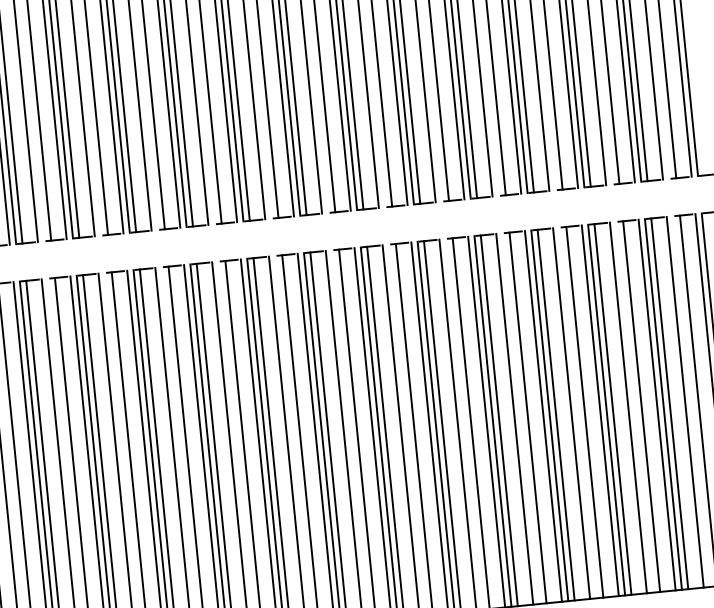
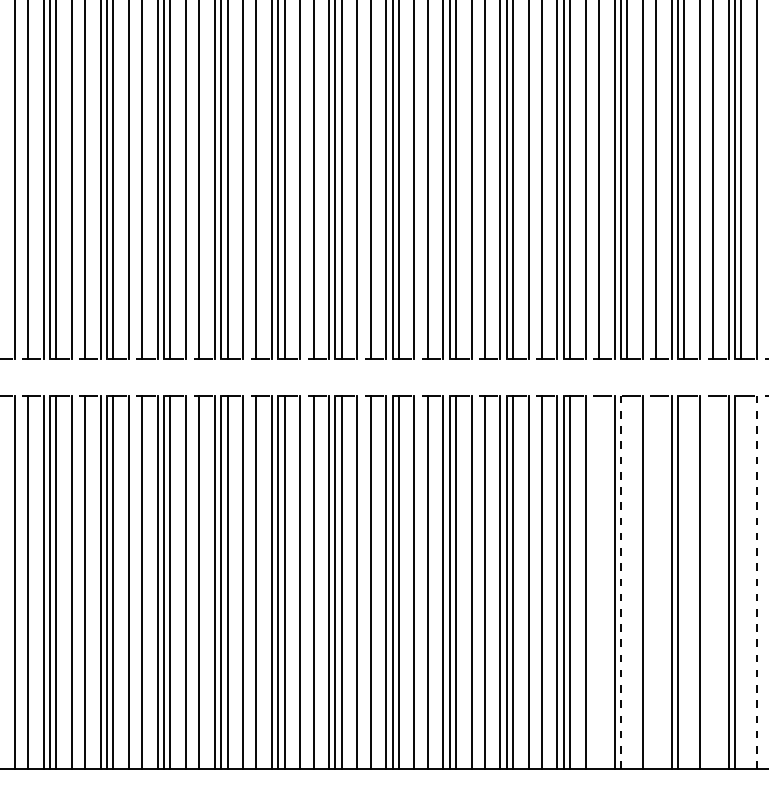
line: (685, 402) -> (757, 582), solid -> dashed
line: (669, 403) -> (741, 582), removed
line: (641, 406) -> (713, 582), removed
line: (613, 409) -> (684, 582), removed
line: (585, 412) -> (656, 582), removed
line: (549, 415) -> (620, 582), solid -> dashed
line: (556, 415) -> (627, 582), removed
line: (528, 417) -> (599, 582), removed

